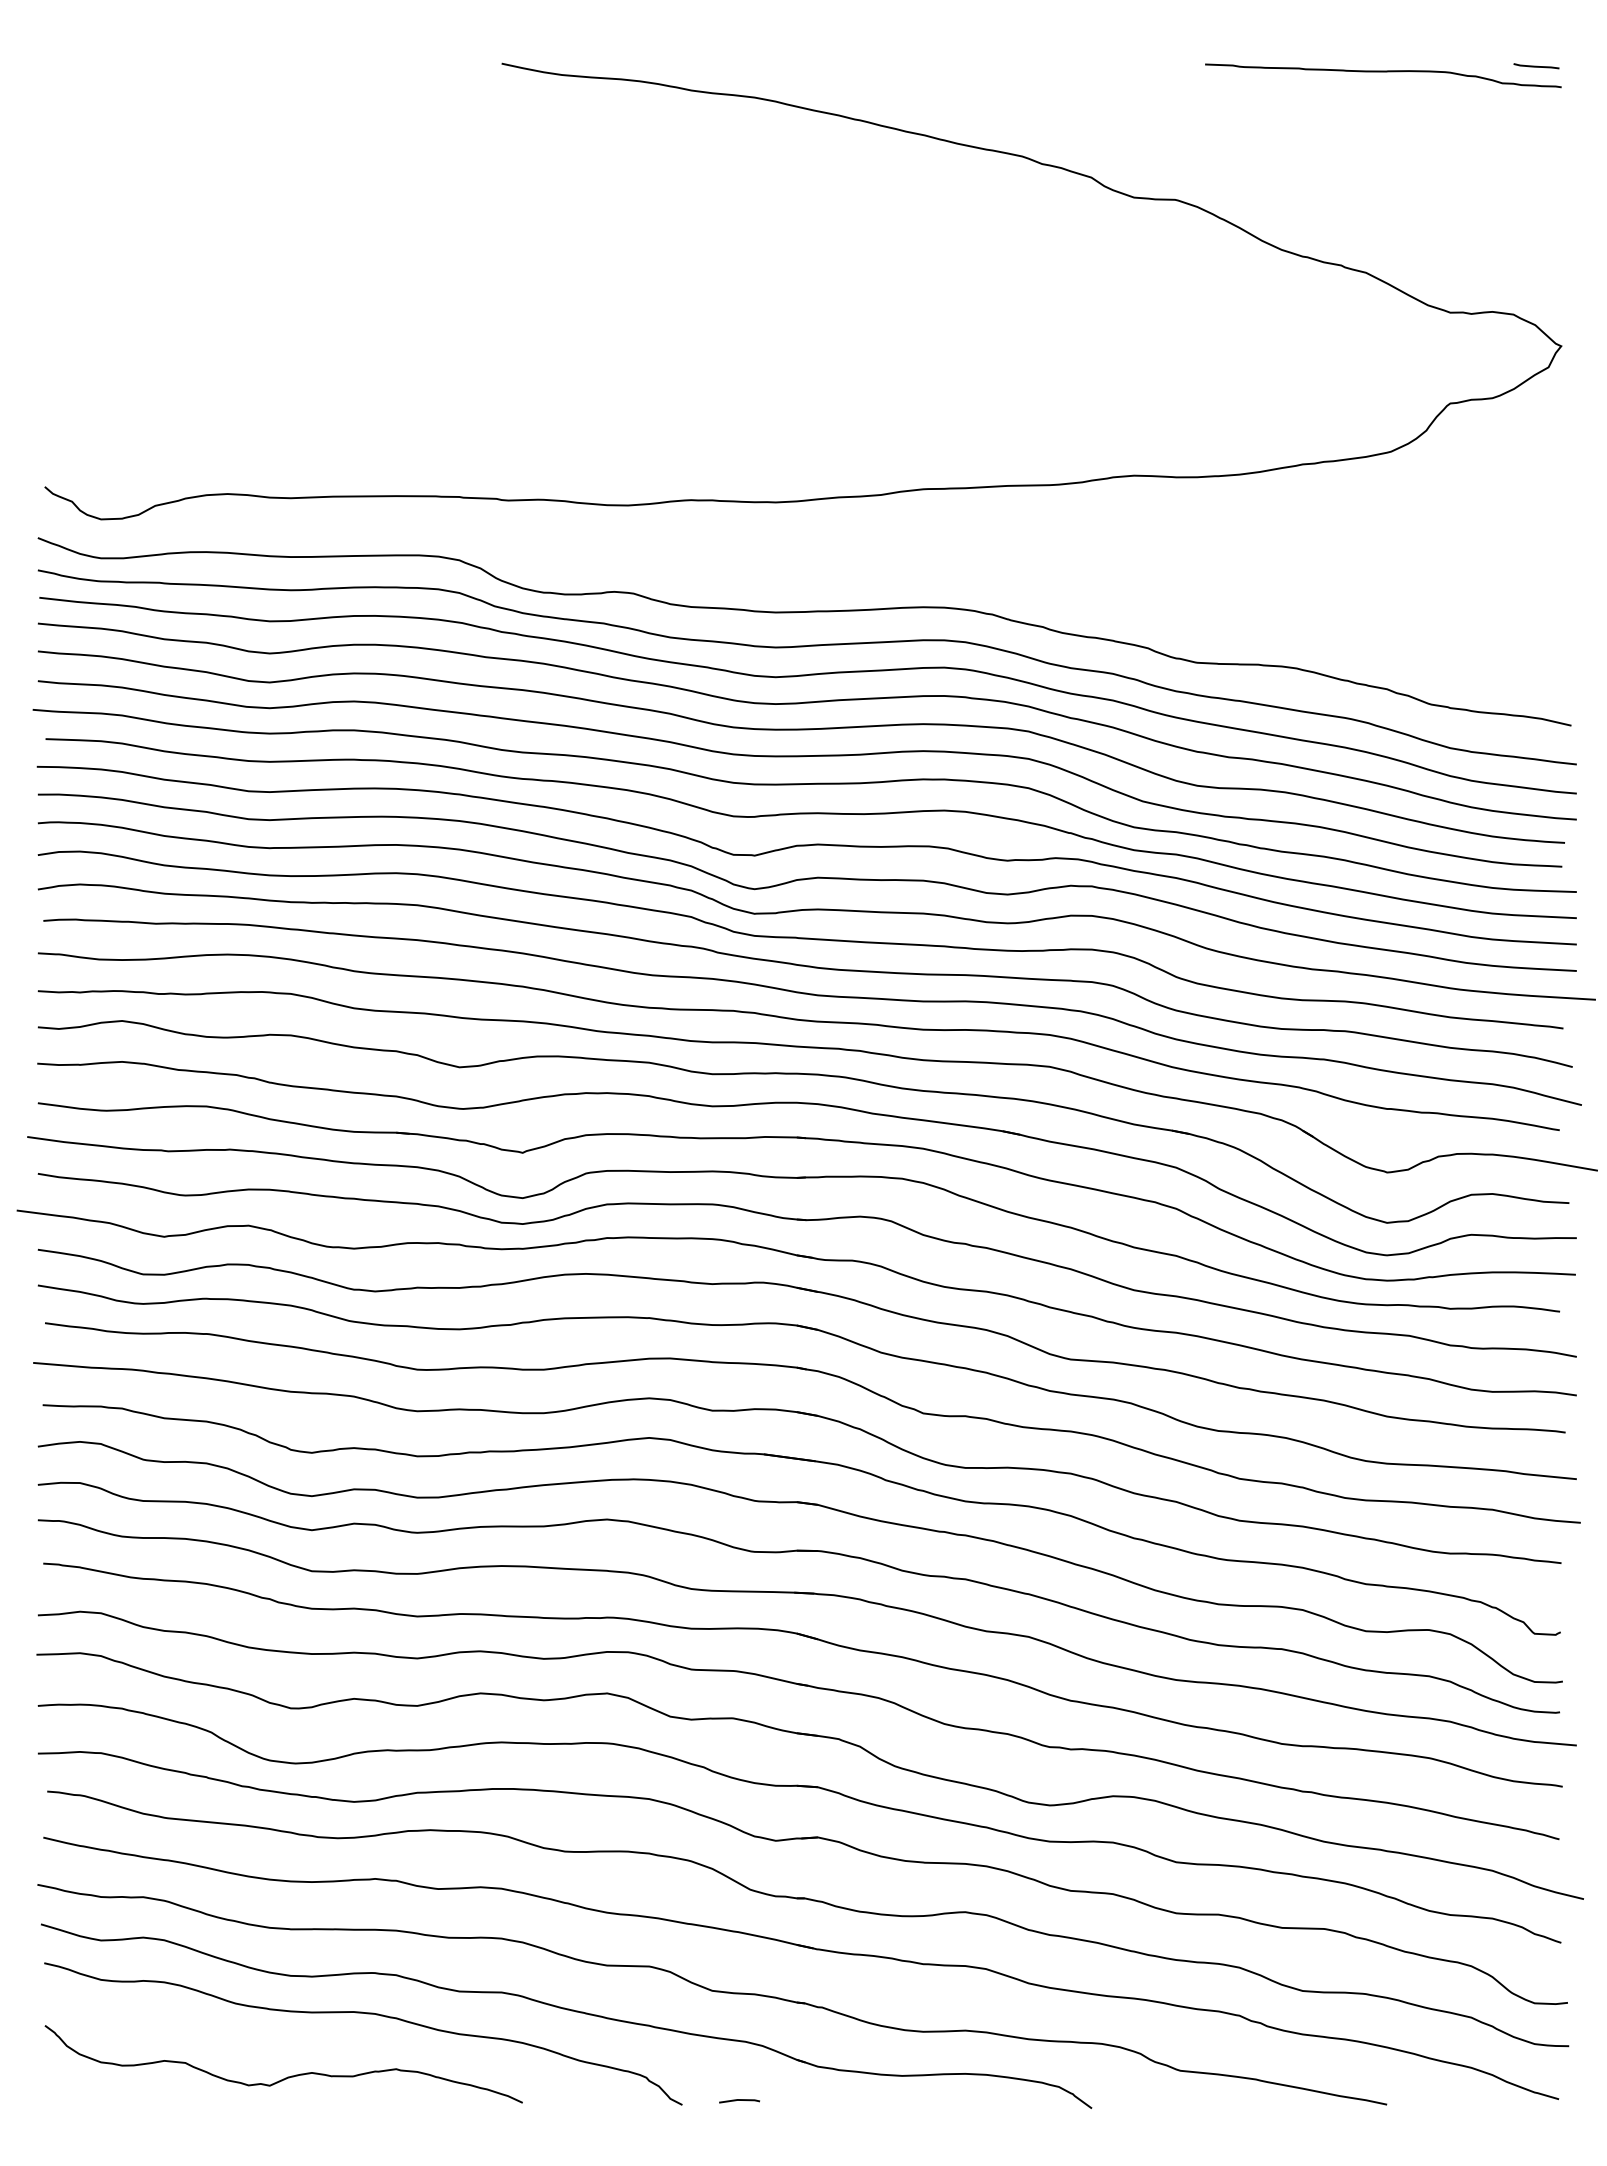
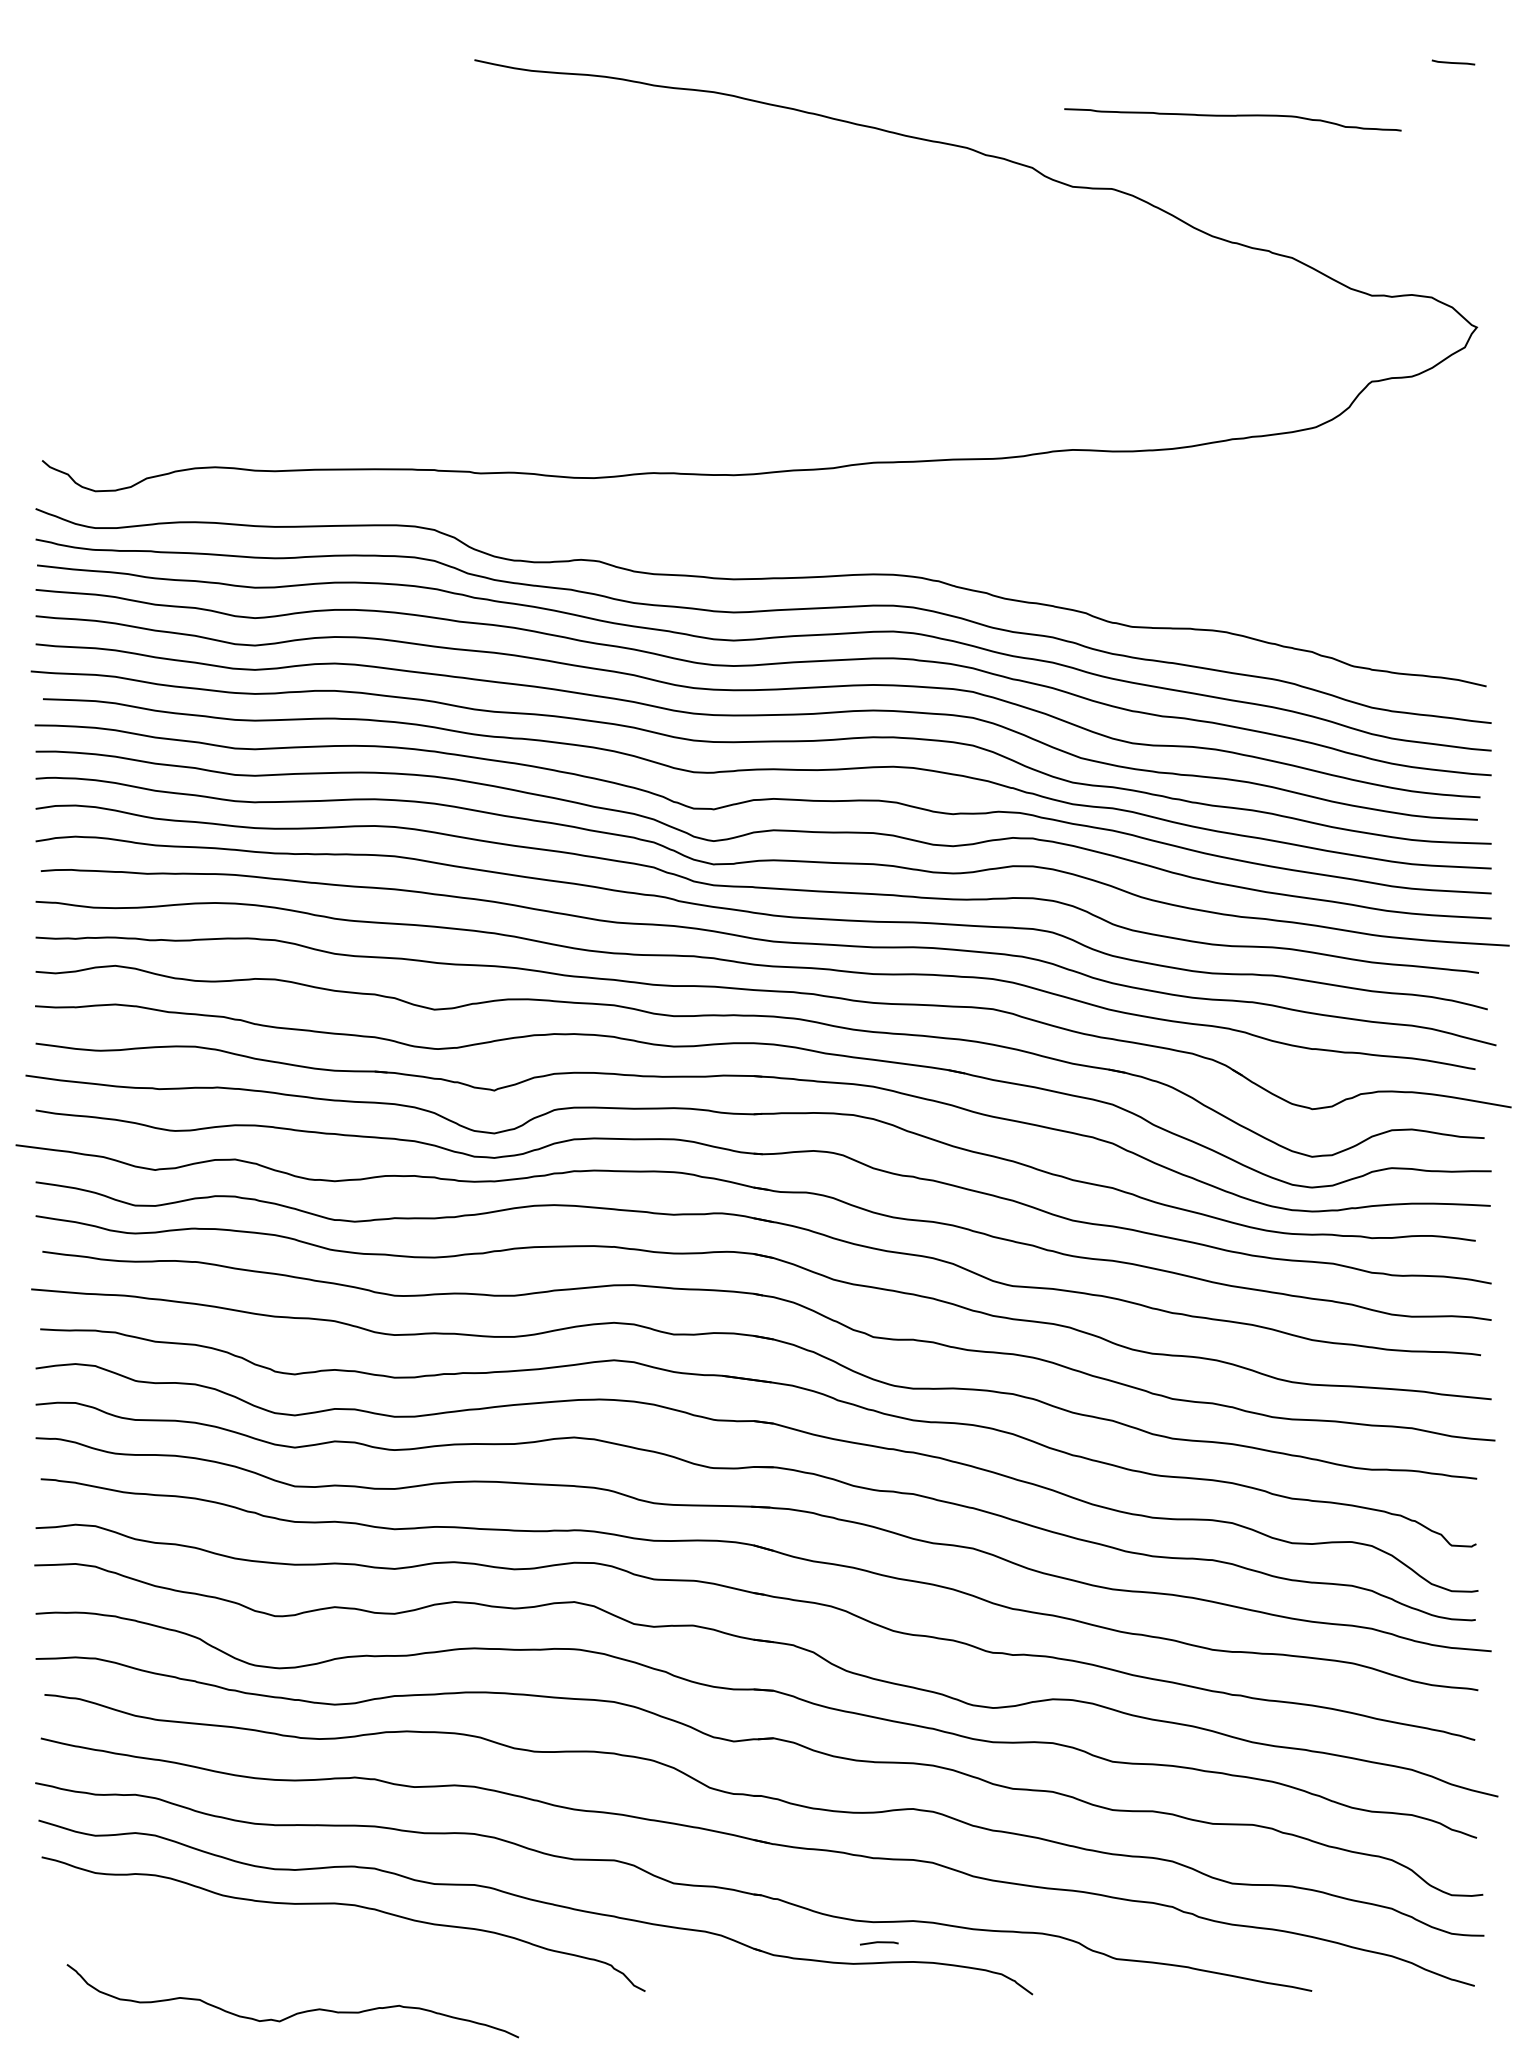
curve: (1383, 72) -> (1233, 116), moved
curve: (287, 2076) -> (296, 2012), moved
line: (739, 2100) -> (879, 1942), moved

